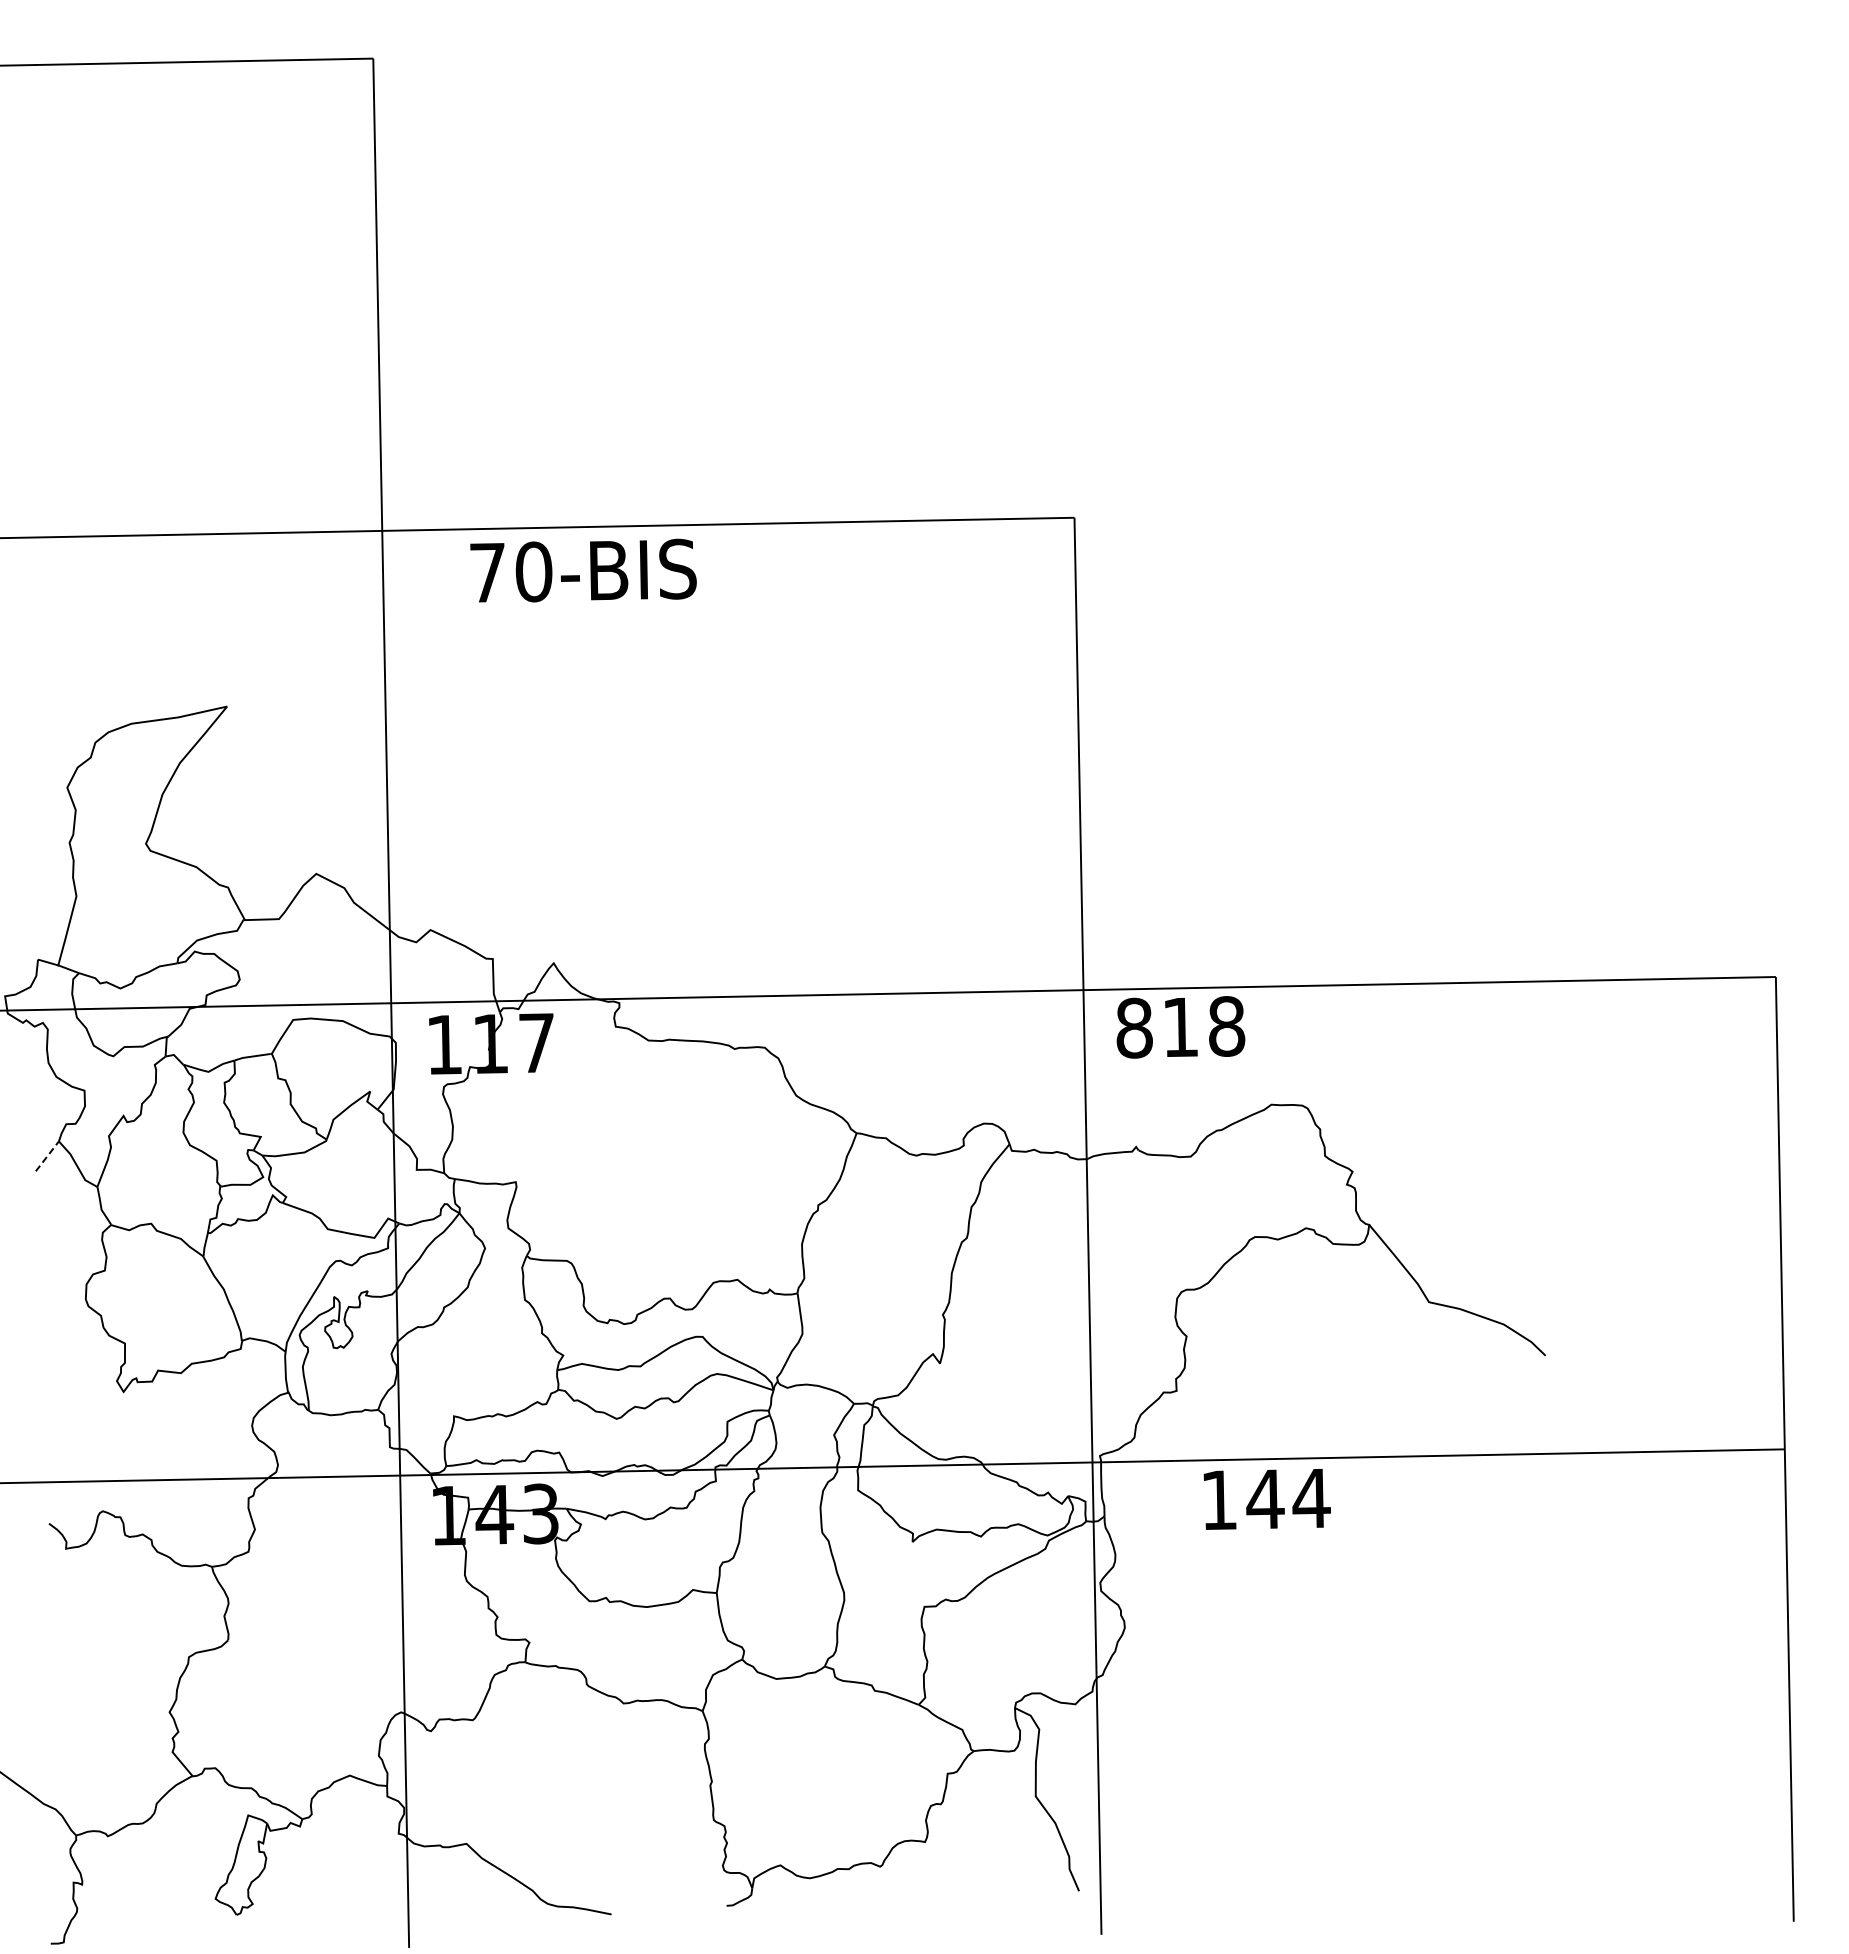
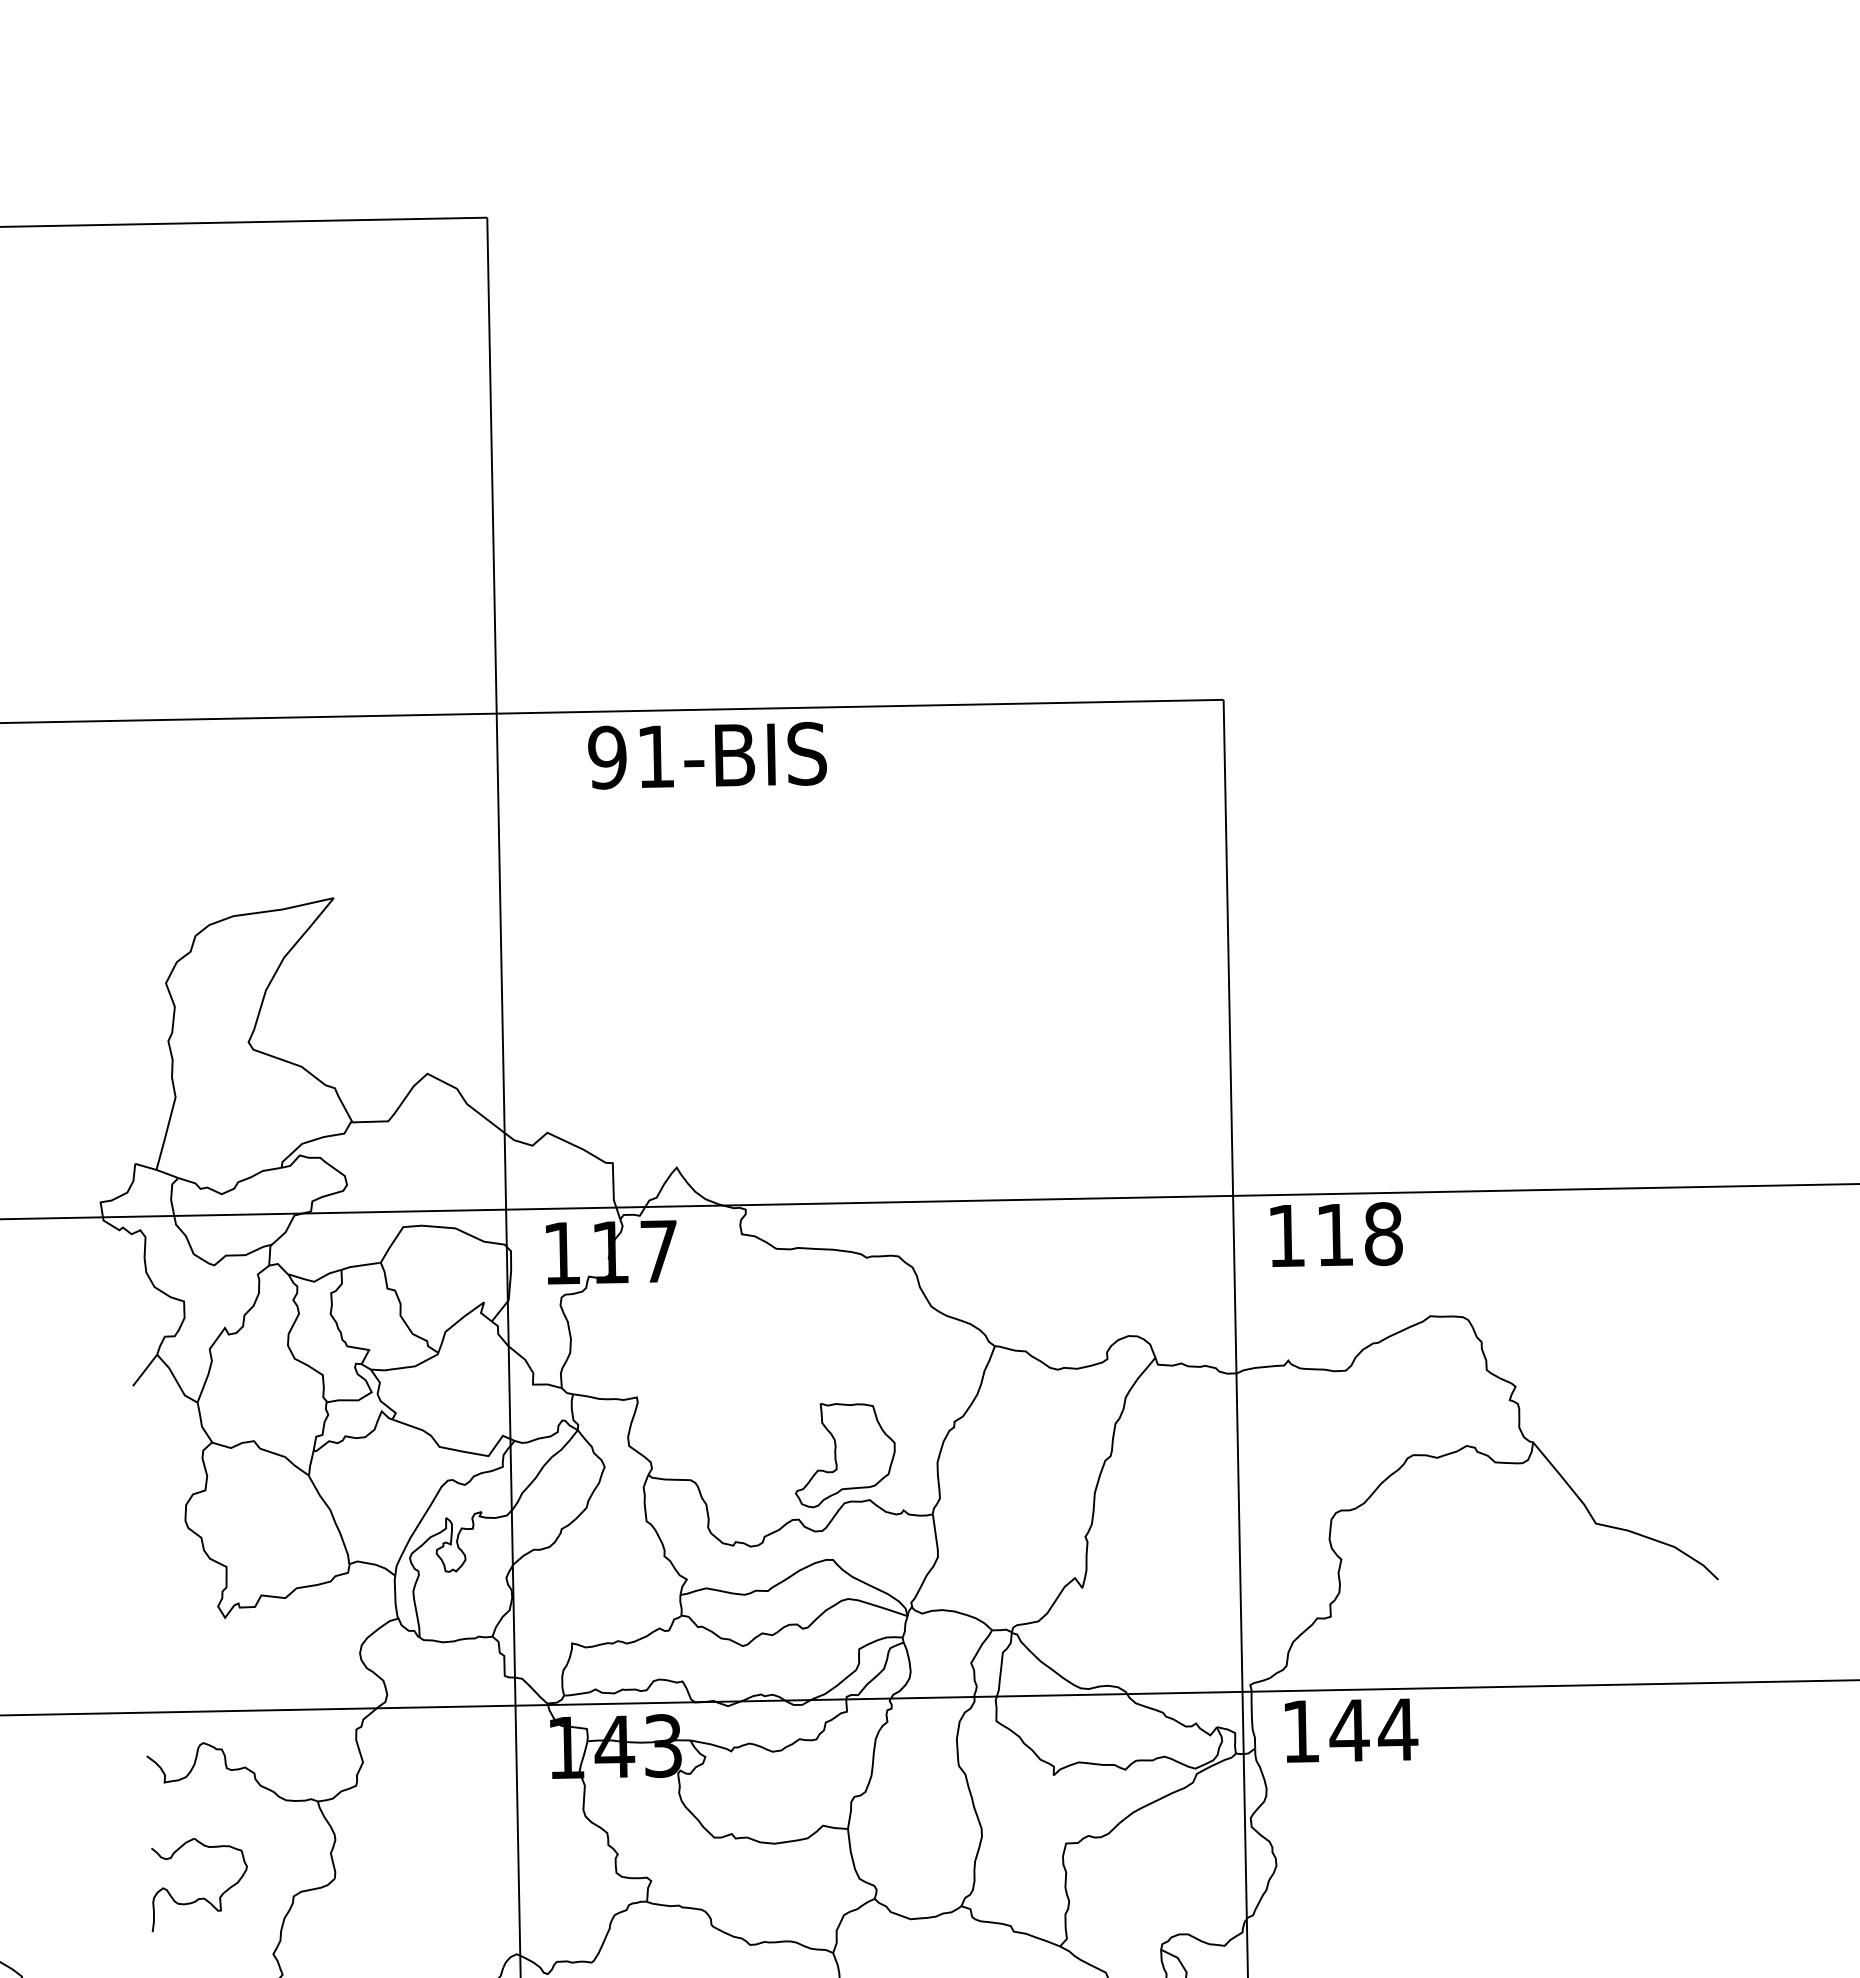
text: (510, 572) -> (631, 757), 70-BIS -> 91-BIS
text: (1134, 1027) -> (1286, 1235), 818 -> 118
line: (47, 1156) -> (145, 1370), dashed -> solid
part: (714, 1237) -> (845, 1455), added
text: (1266, 1499) -> (1350, 1730), moved
part: (99, 1658) -> (199, 1897), added

